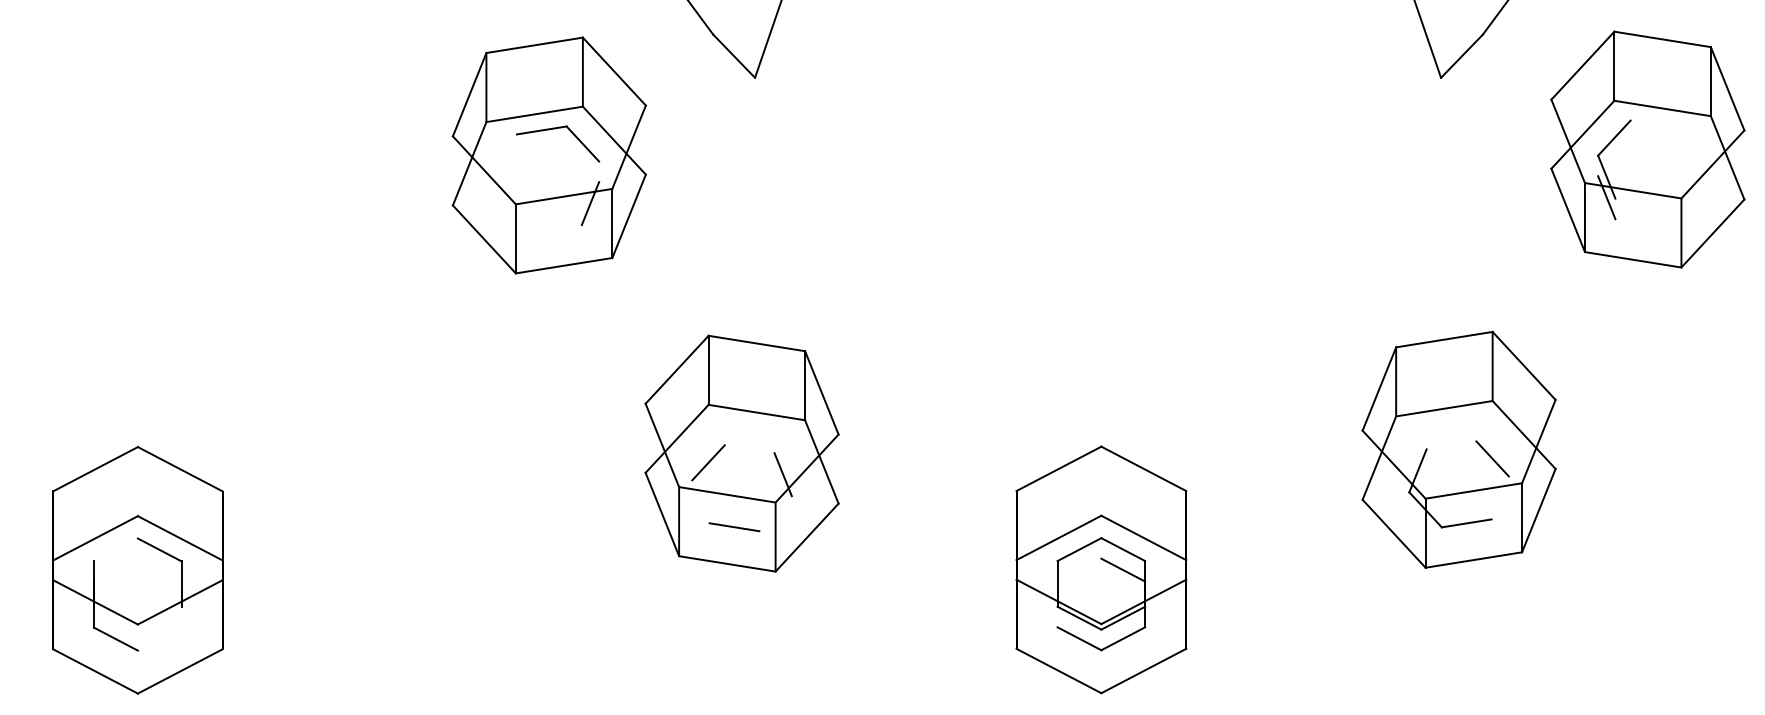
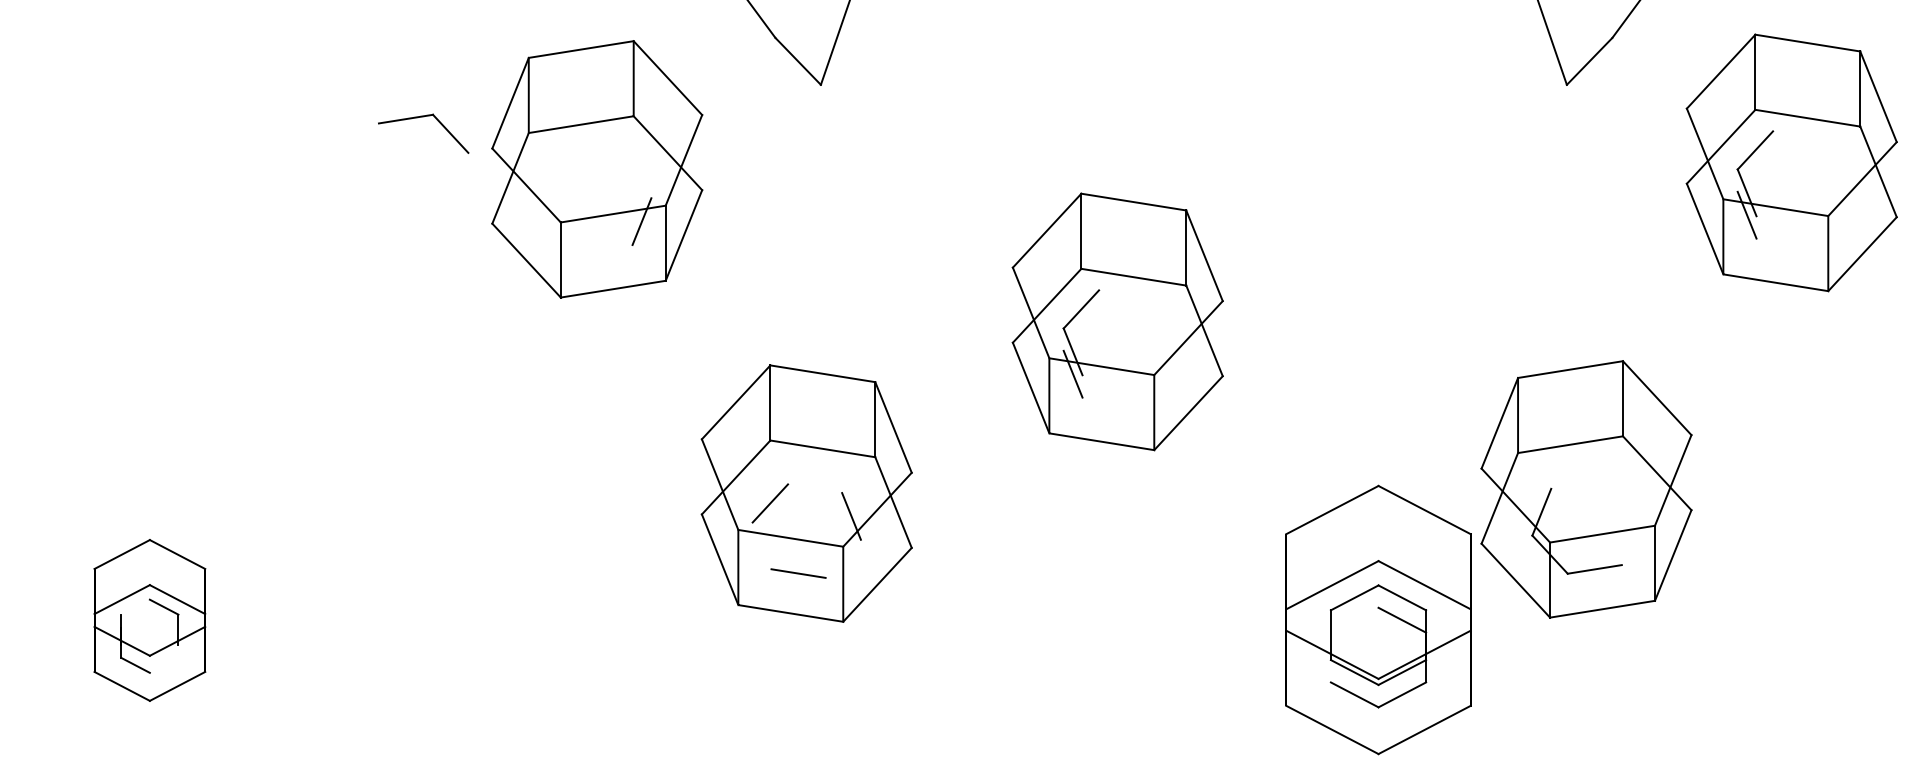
part: (557, 128) -> (423, 117), moved
part: (1027, 295) -> (1117, 321), added
line: (1492, 459) -> (1622, 499), removed
part: (1101, 569) -> (1378, 619), moved
part: (137, 570) -> (149, 620), size x0.6

